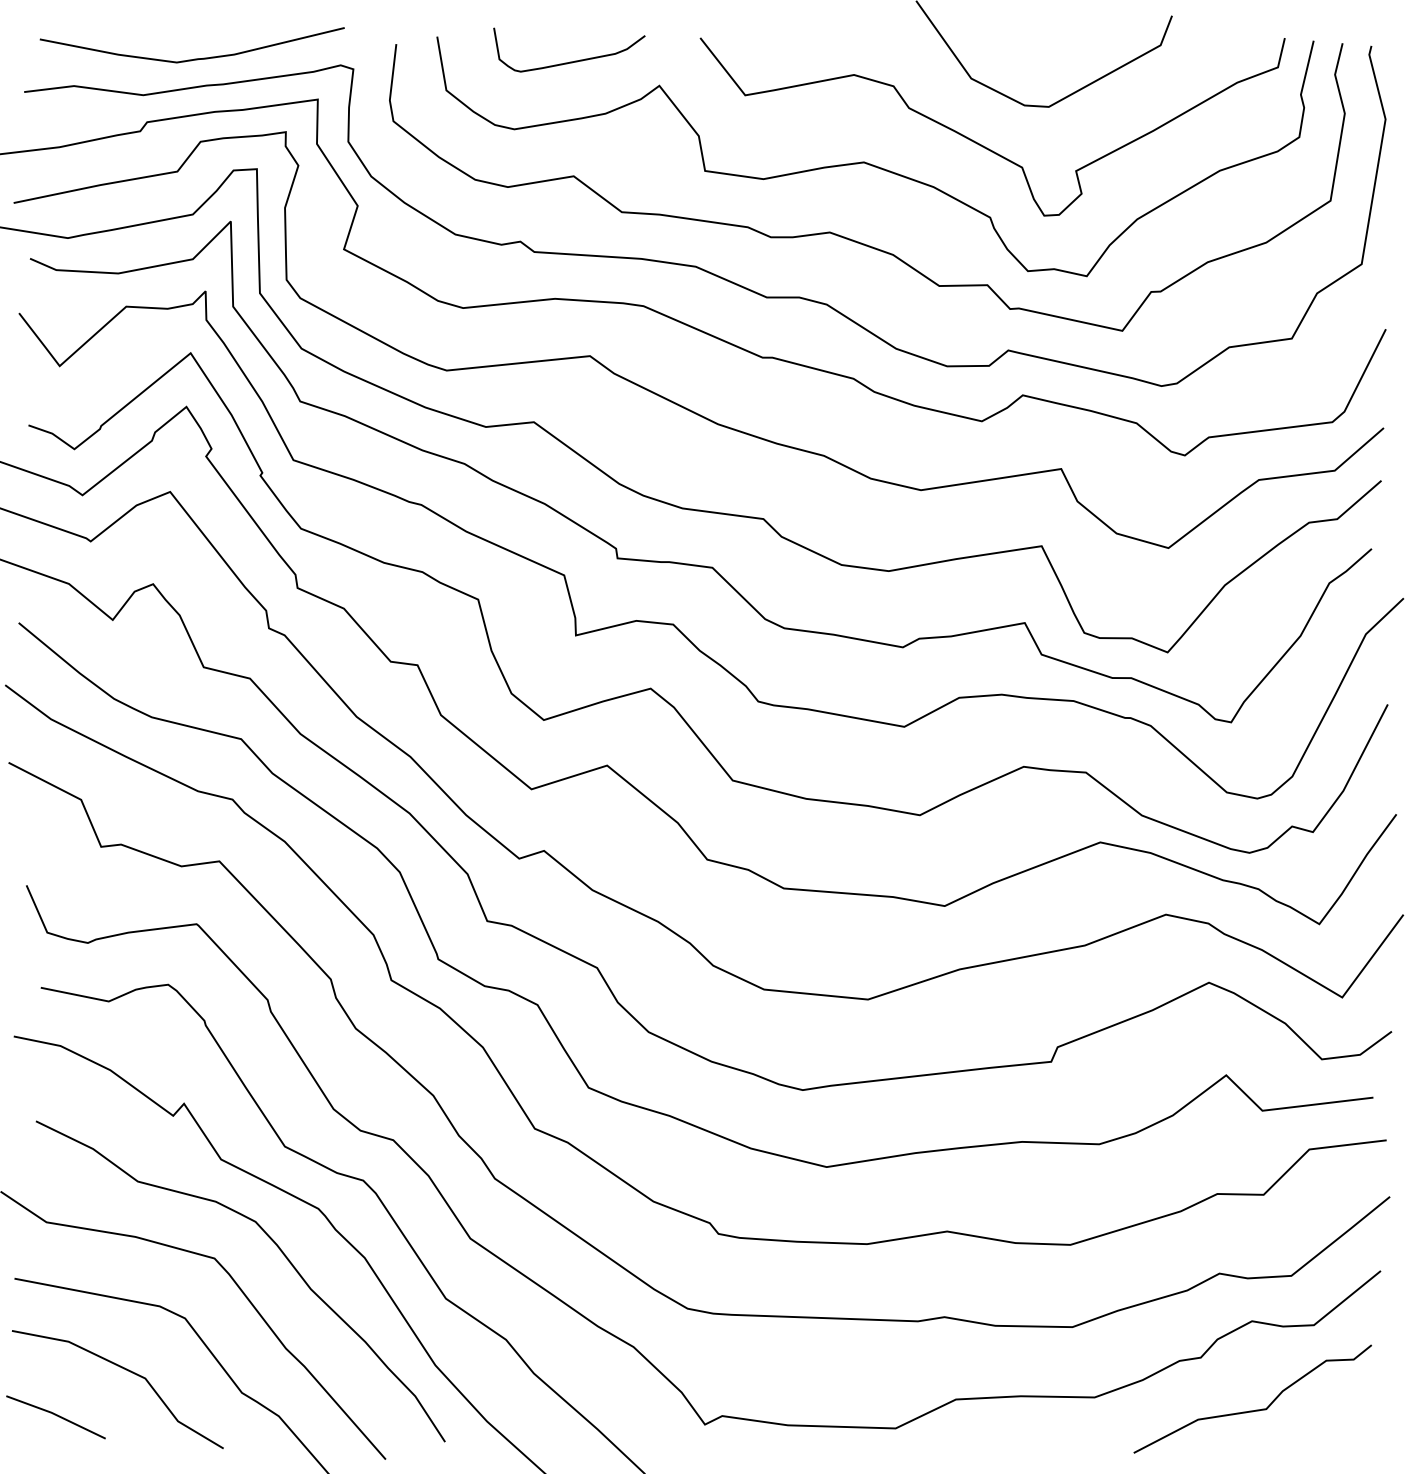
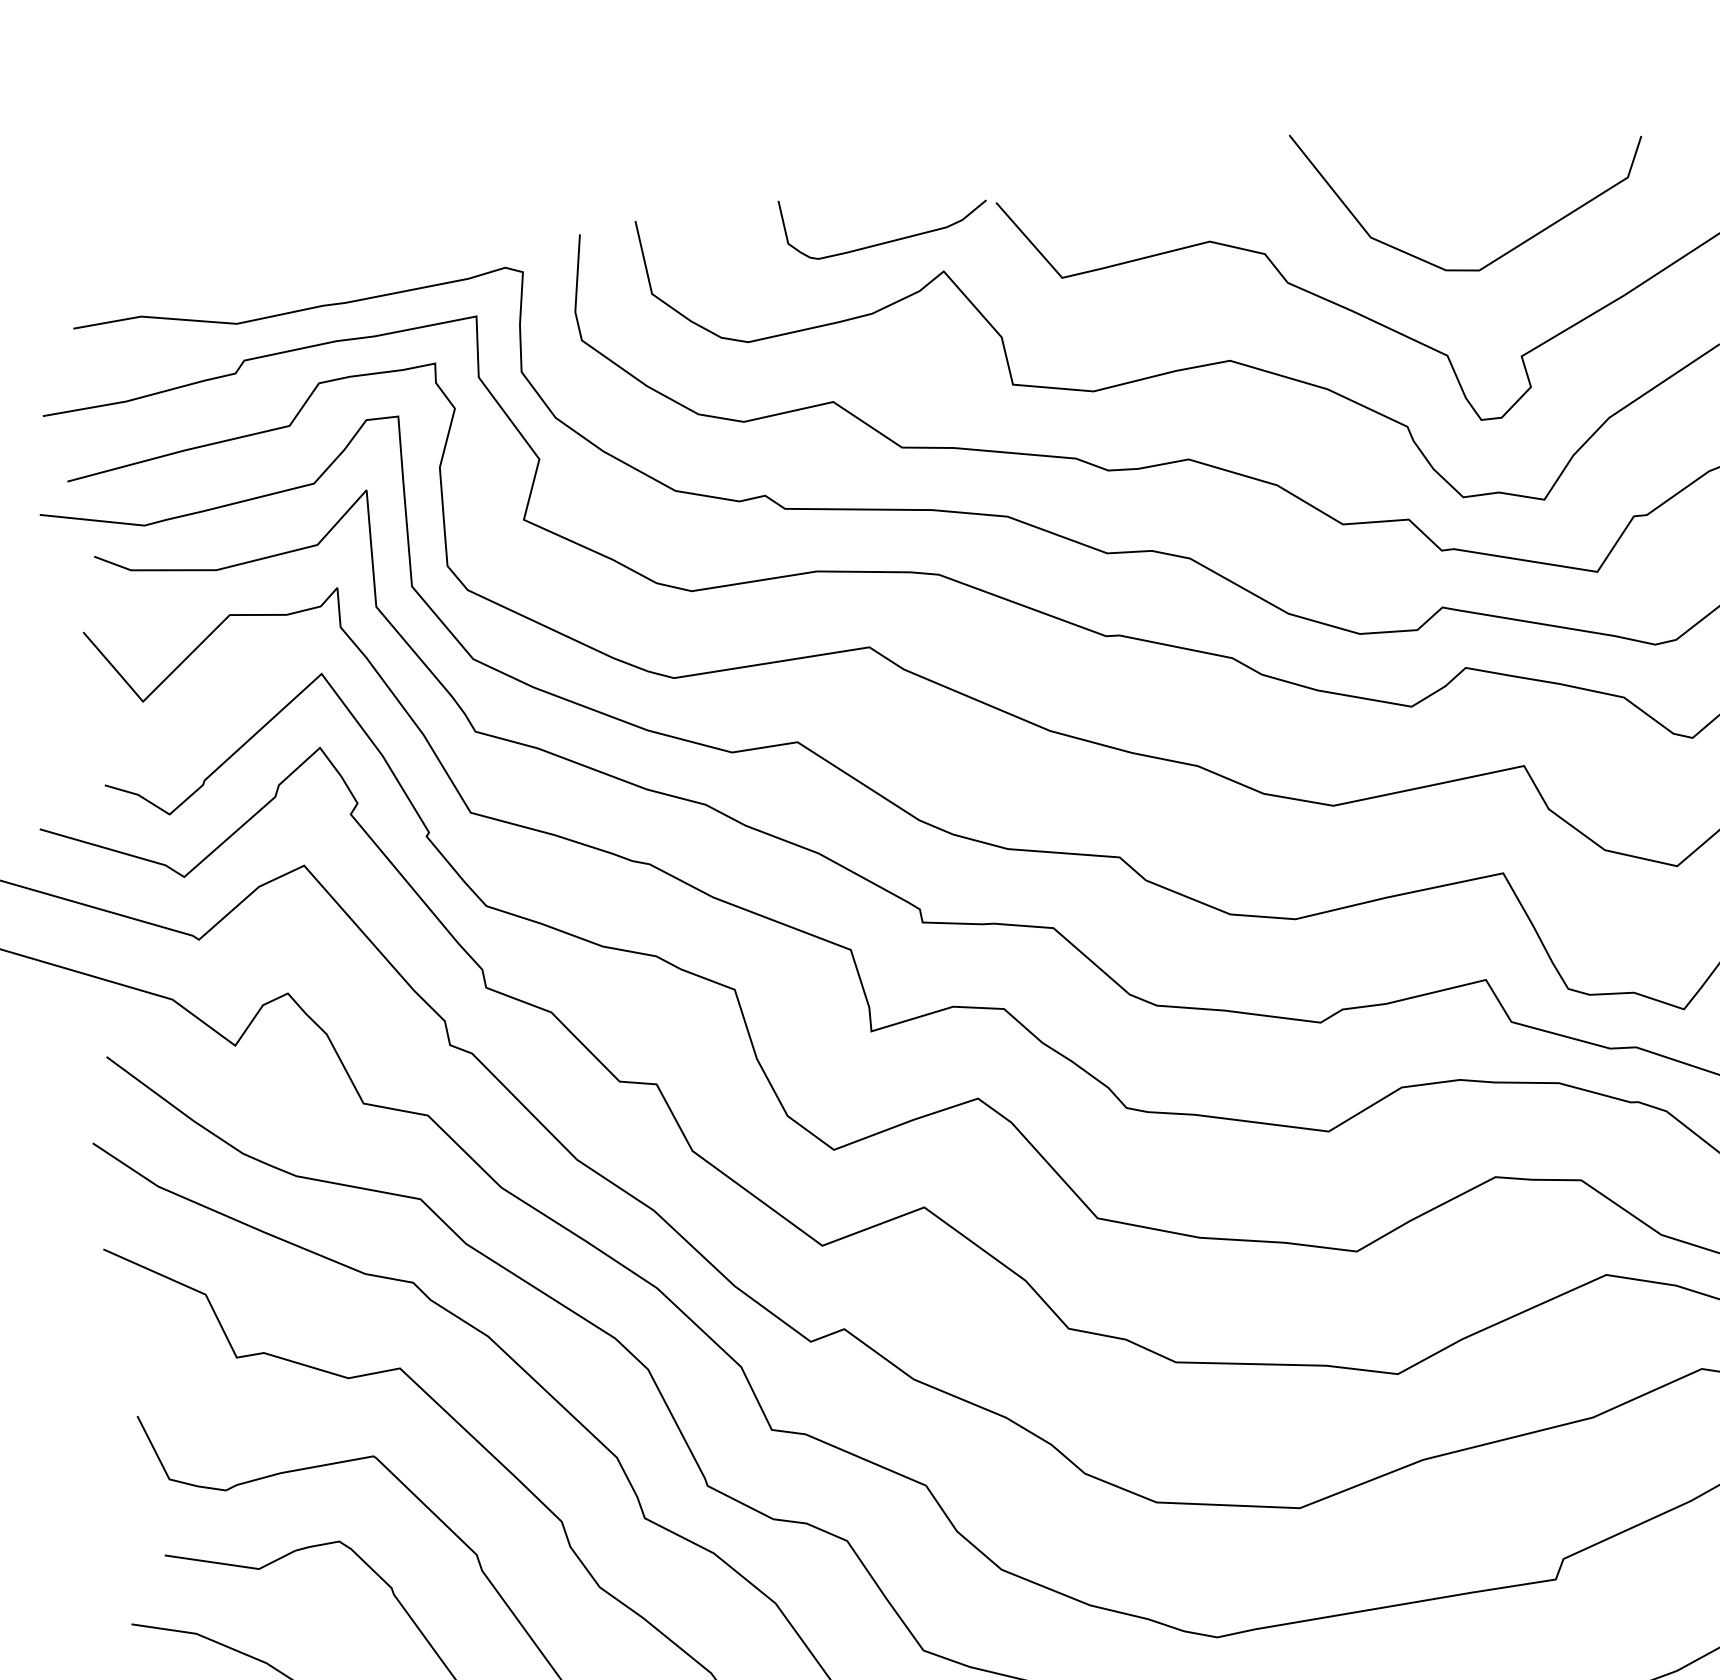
curve: (194, 58) -> (304, 269), removed
curve: (569, 61) -> (884, 241), moved

